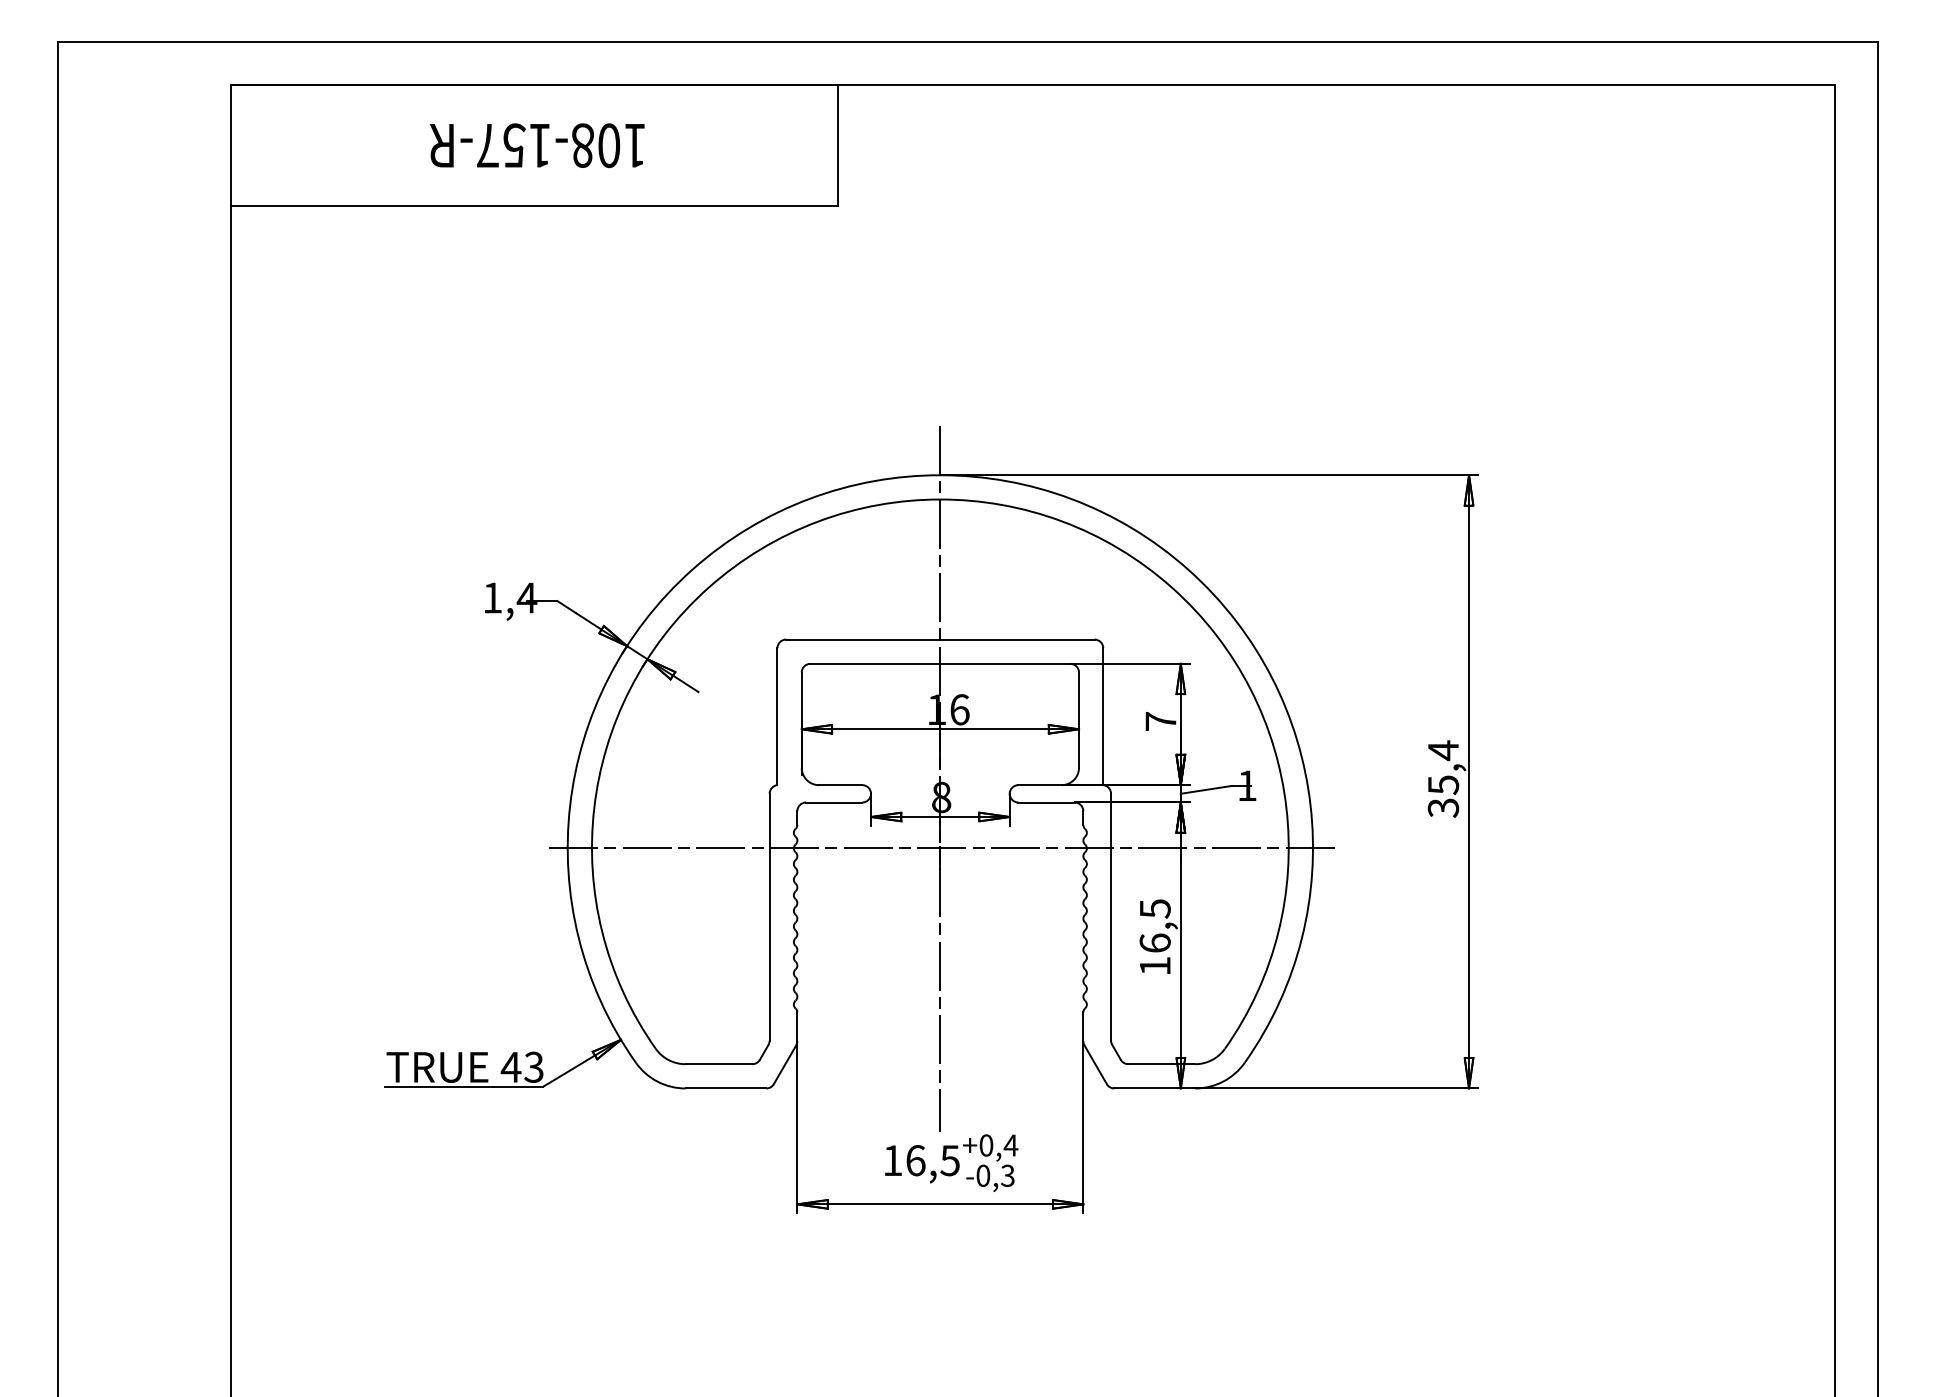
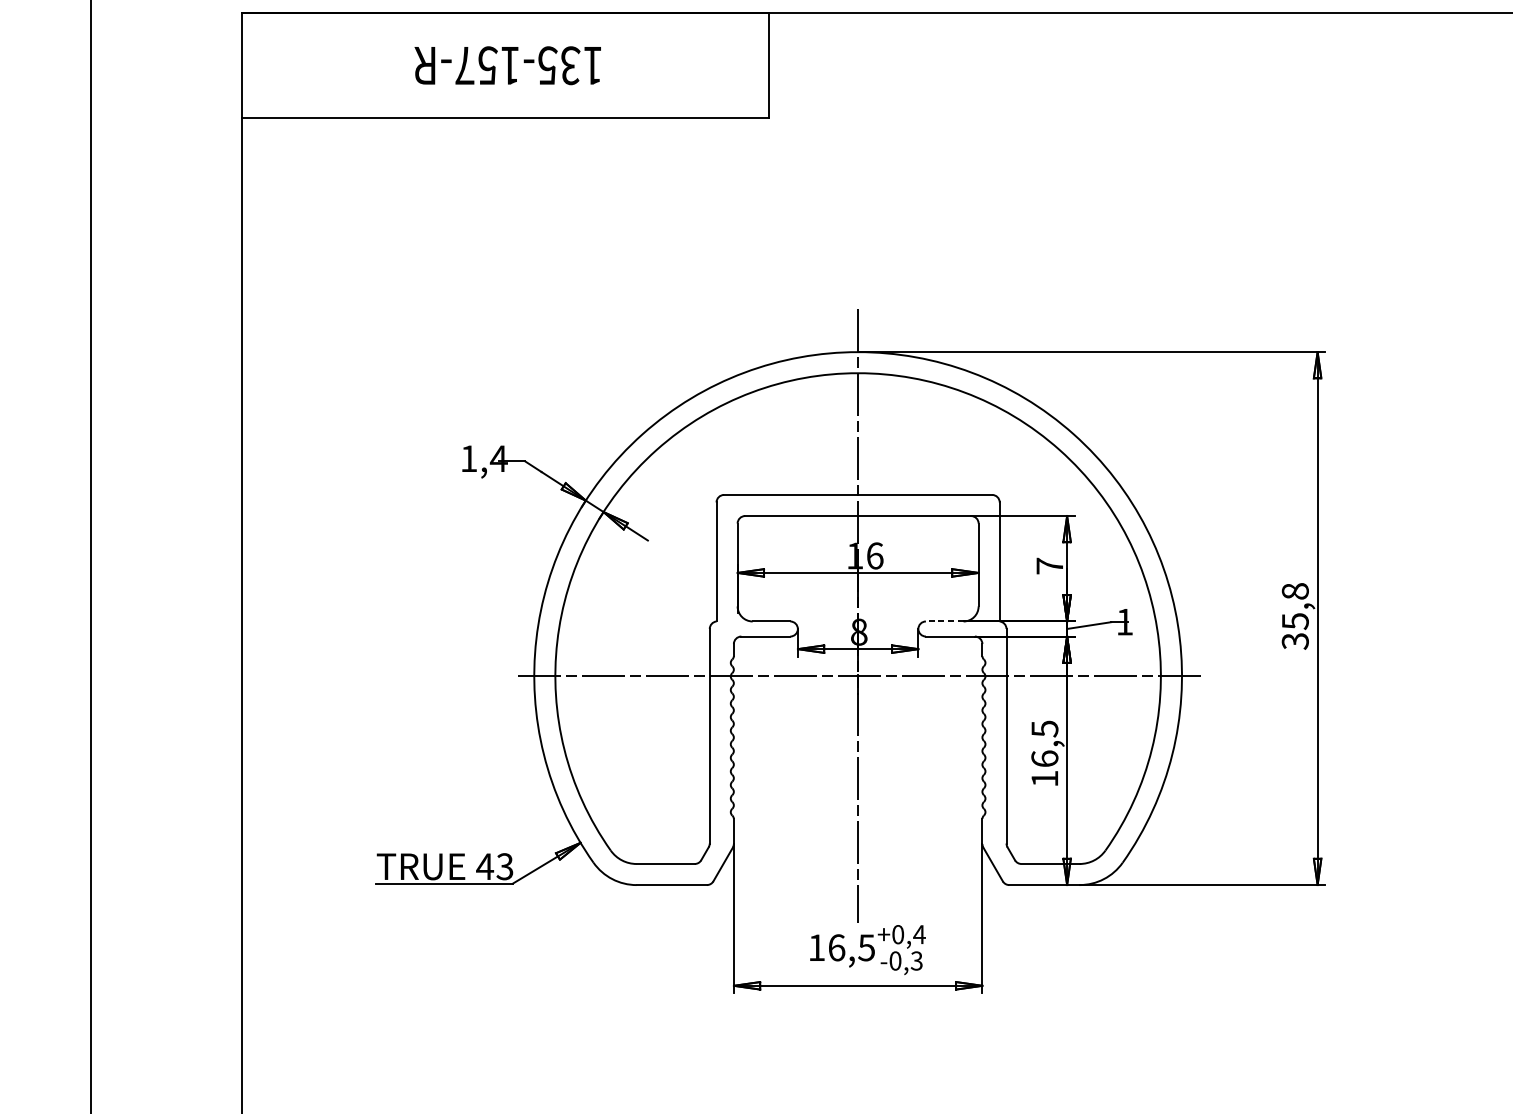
text: (596, 145) -> (559, 65), 108-157-R -> 135-157-R
text: (1443, 750) -> (1295, 591), 35,4 -> 35,8
line: (1040, 785) -> (945, 621), solid -> dashed

